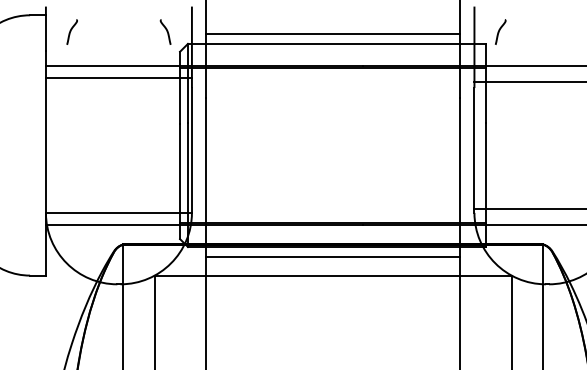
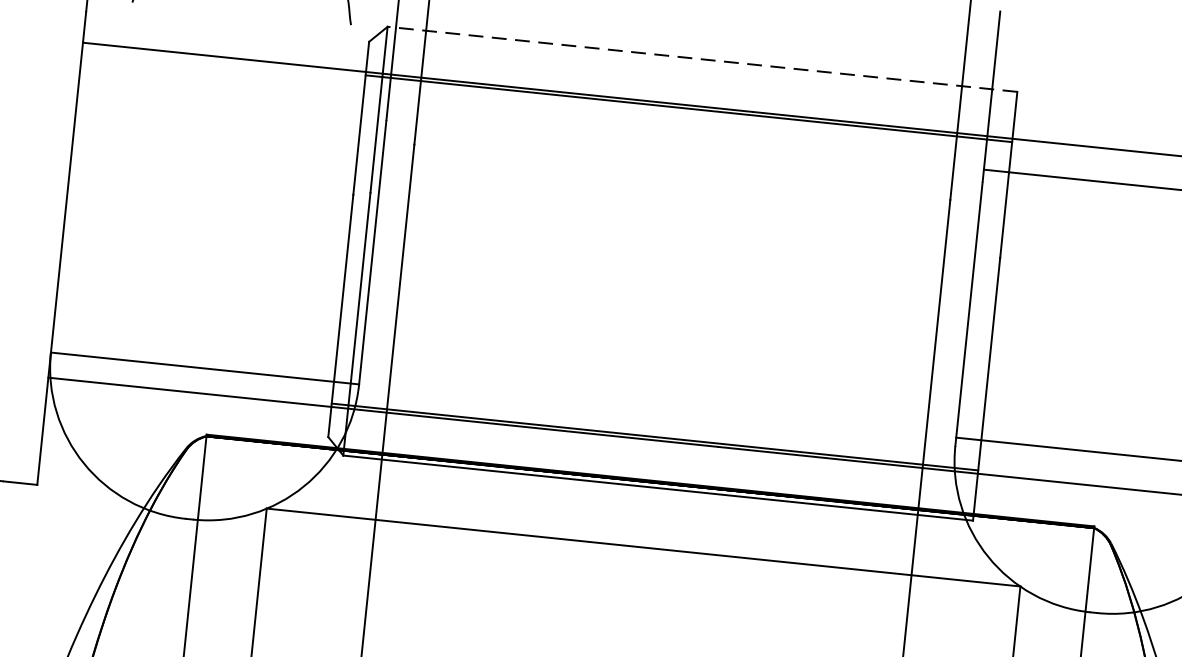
curve: (500, 30) -> (1050, 66), removed
line: (333, 34) -> (696, 38), removed
line: (336, 43) -> (701, 58), solid -> dashed
line: (118, 78) -> (233, 84), removed
line: (333, 256) -> (648, 507), removed

